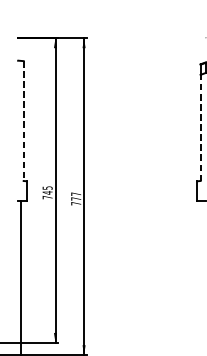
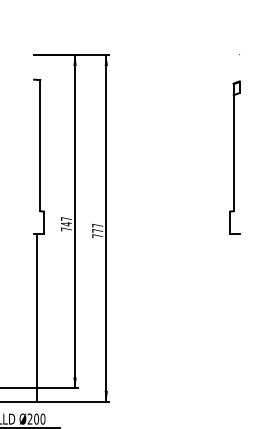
line: (23, 120) -> (40, 145), dashed -> solid
line: (200, 127) -> (233, 152), dashed -> solid
text: (47, 187) -> (66, 218), 745 -> 747

